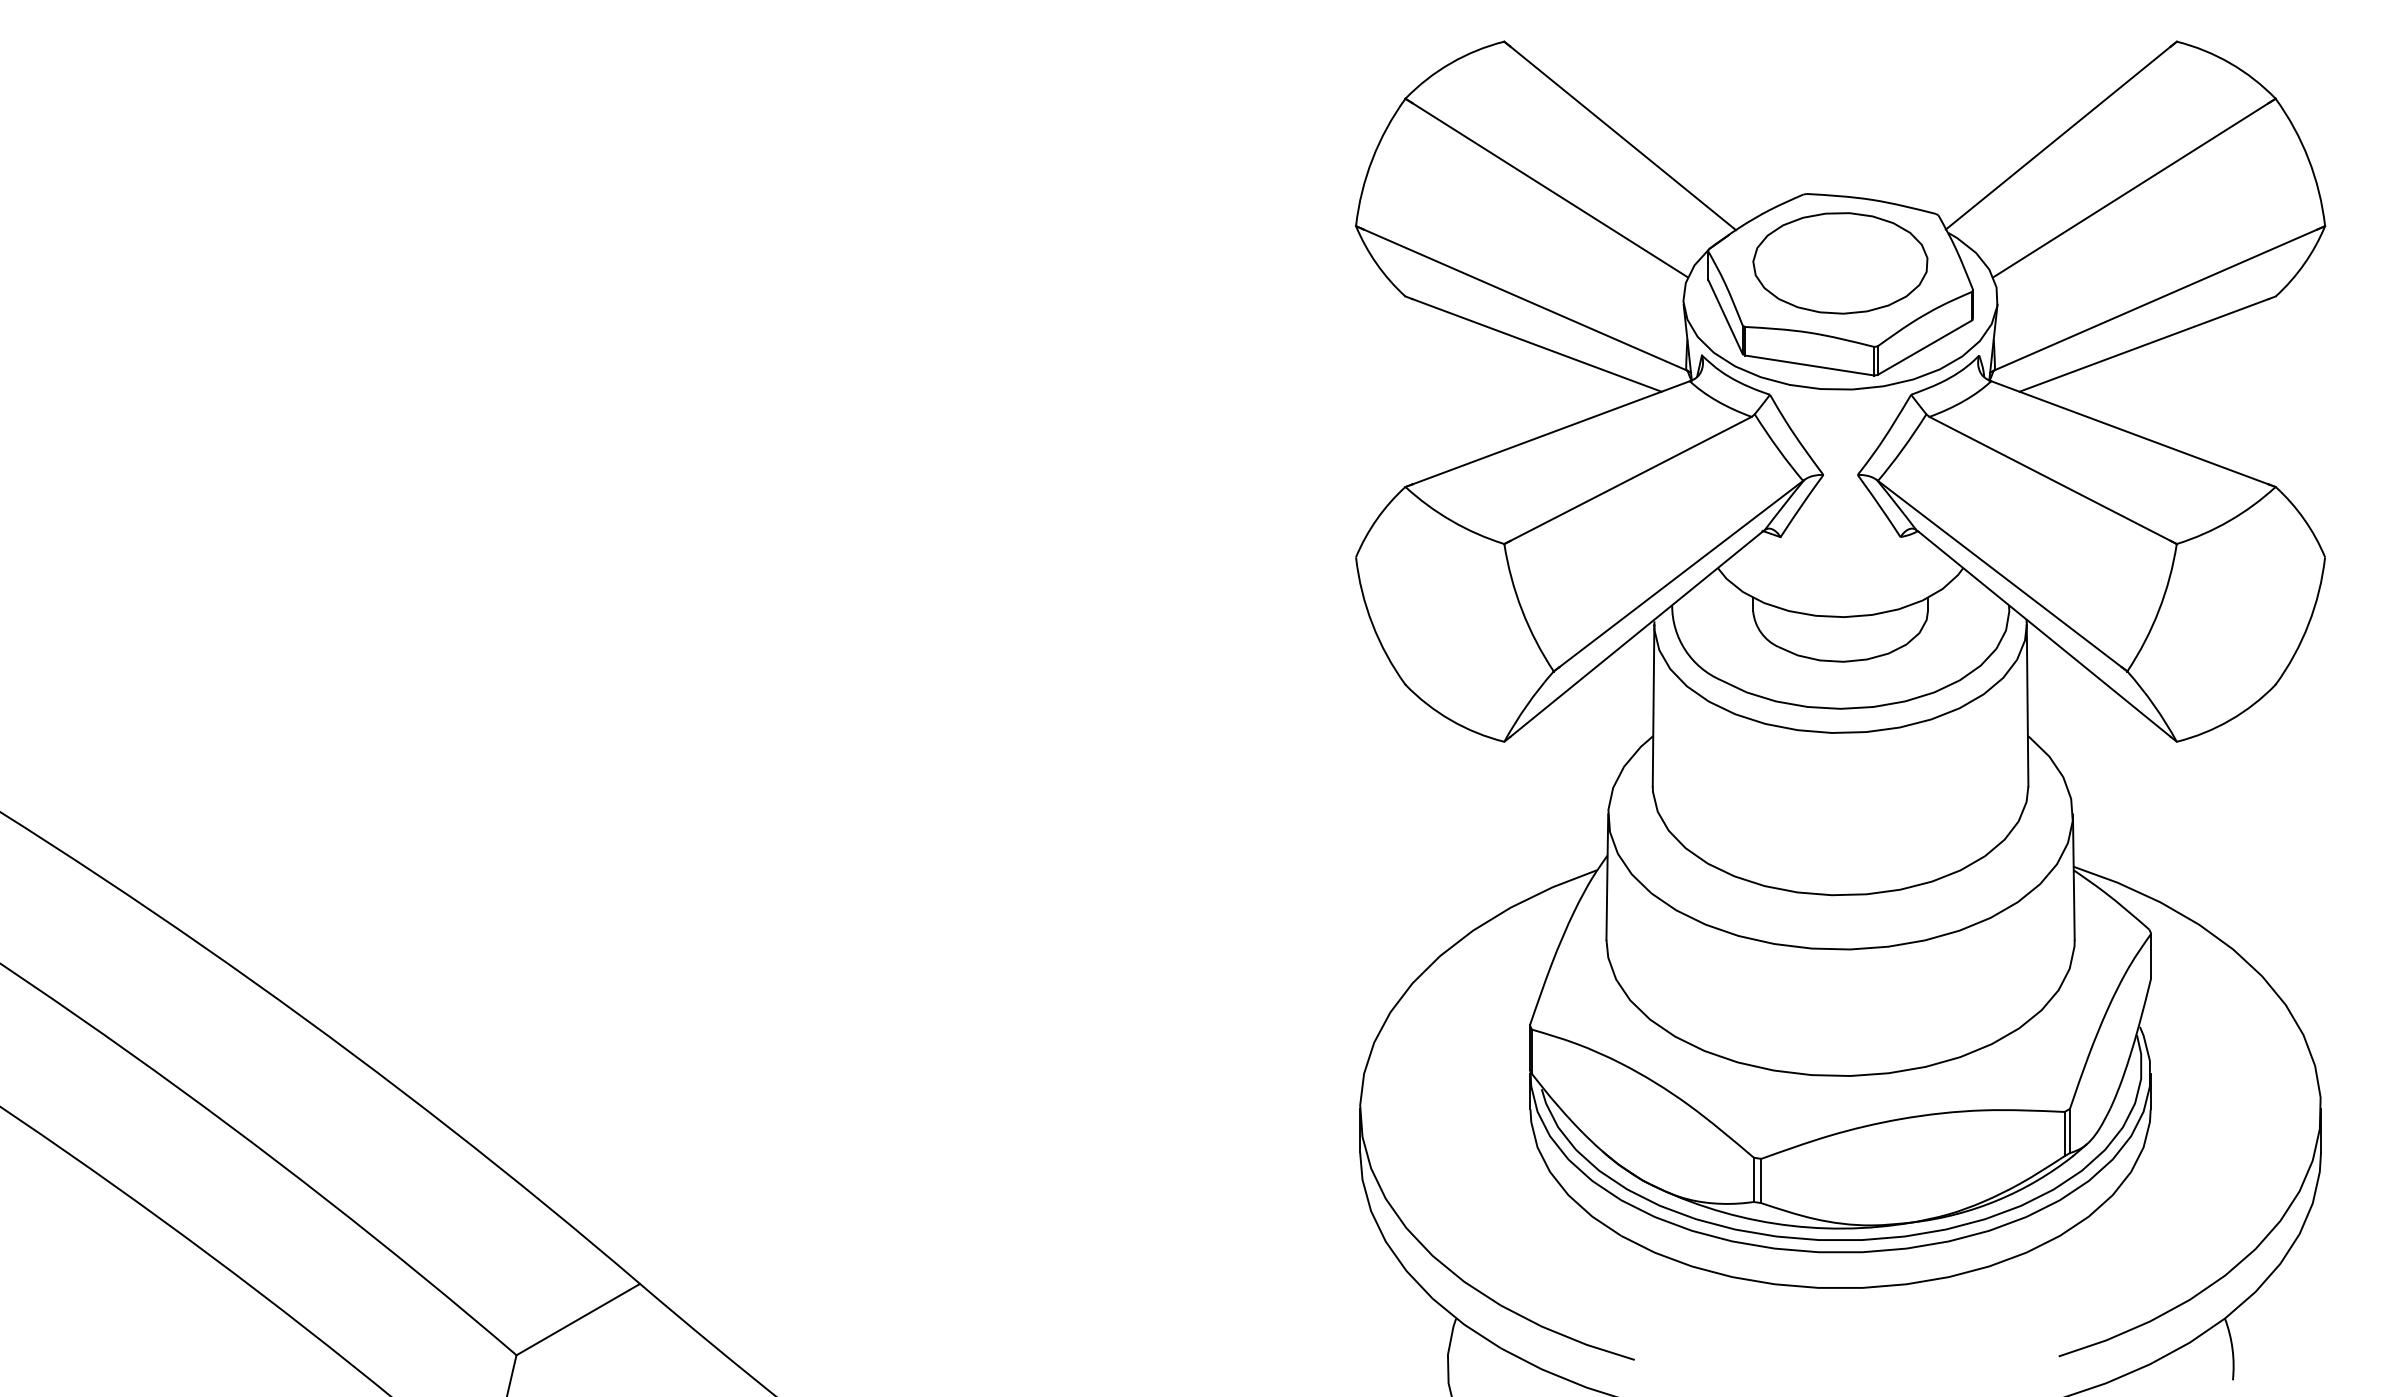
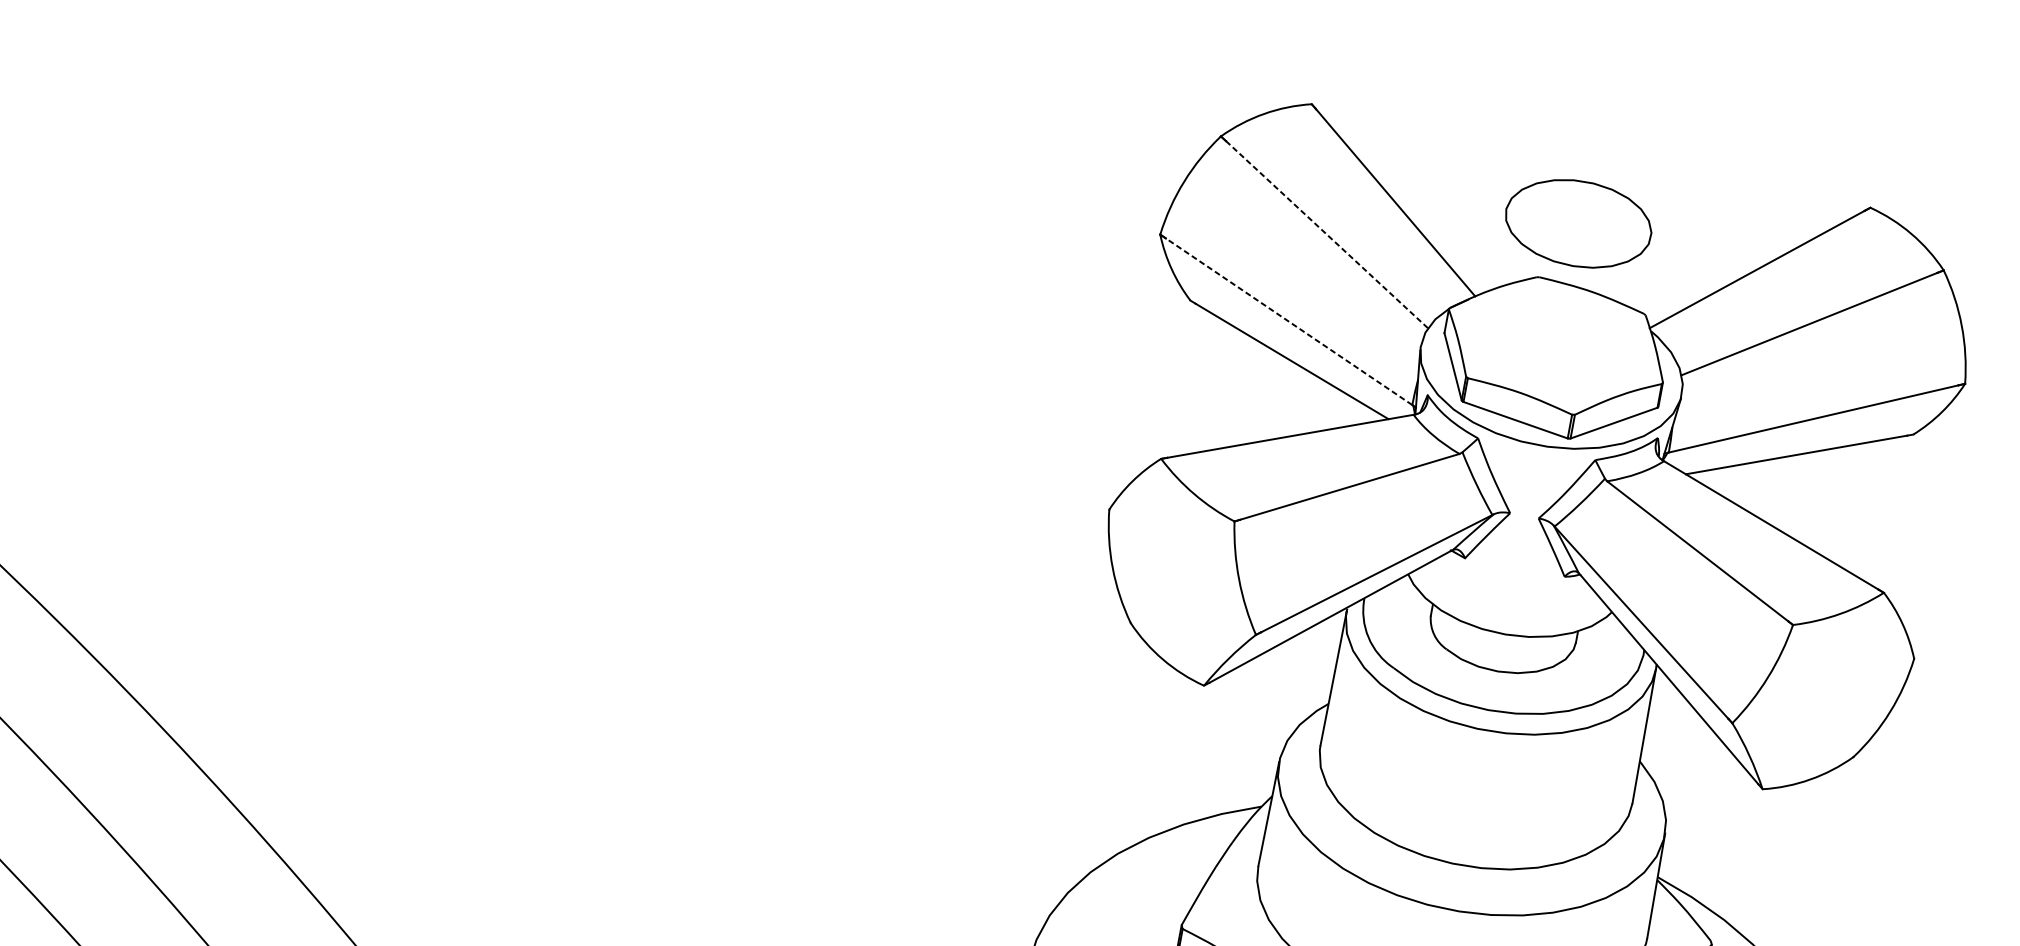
line: (1550, 190) -> (1327, 234), solid -> dashed
part: (1840, 263) -> (1578, 223), moved
line: (1524, 299) -> (1288, 321), solid -> dashed

